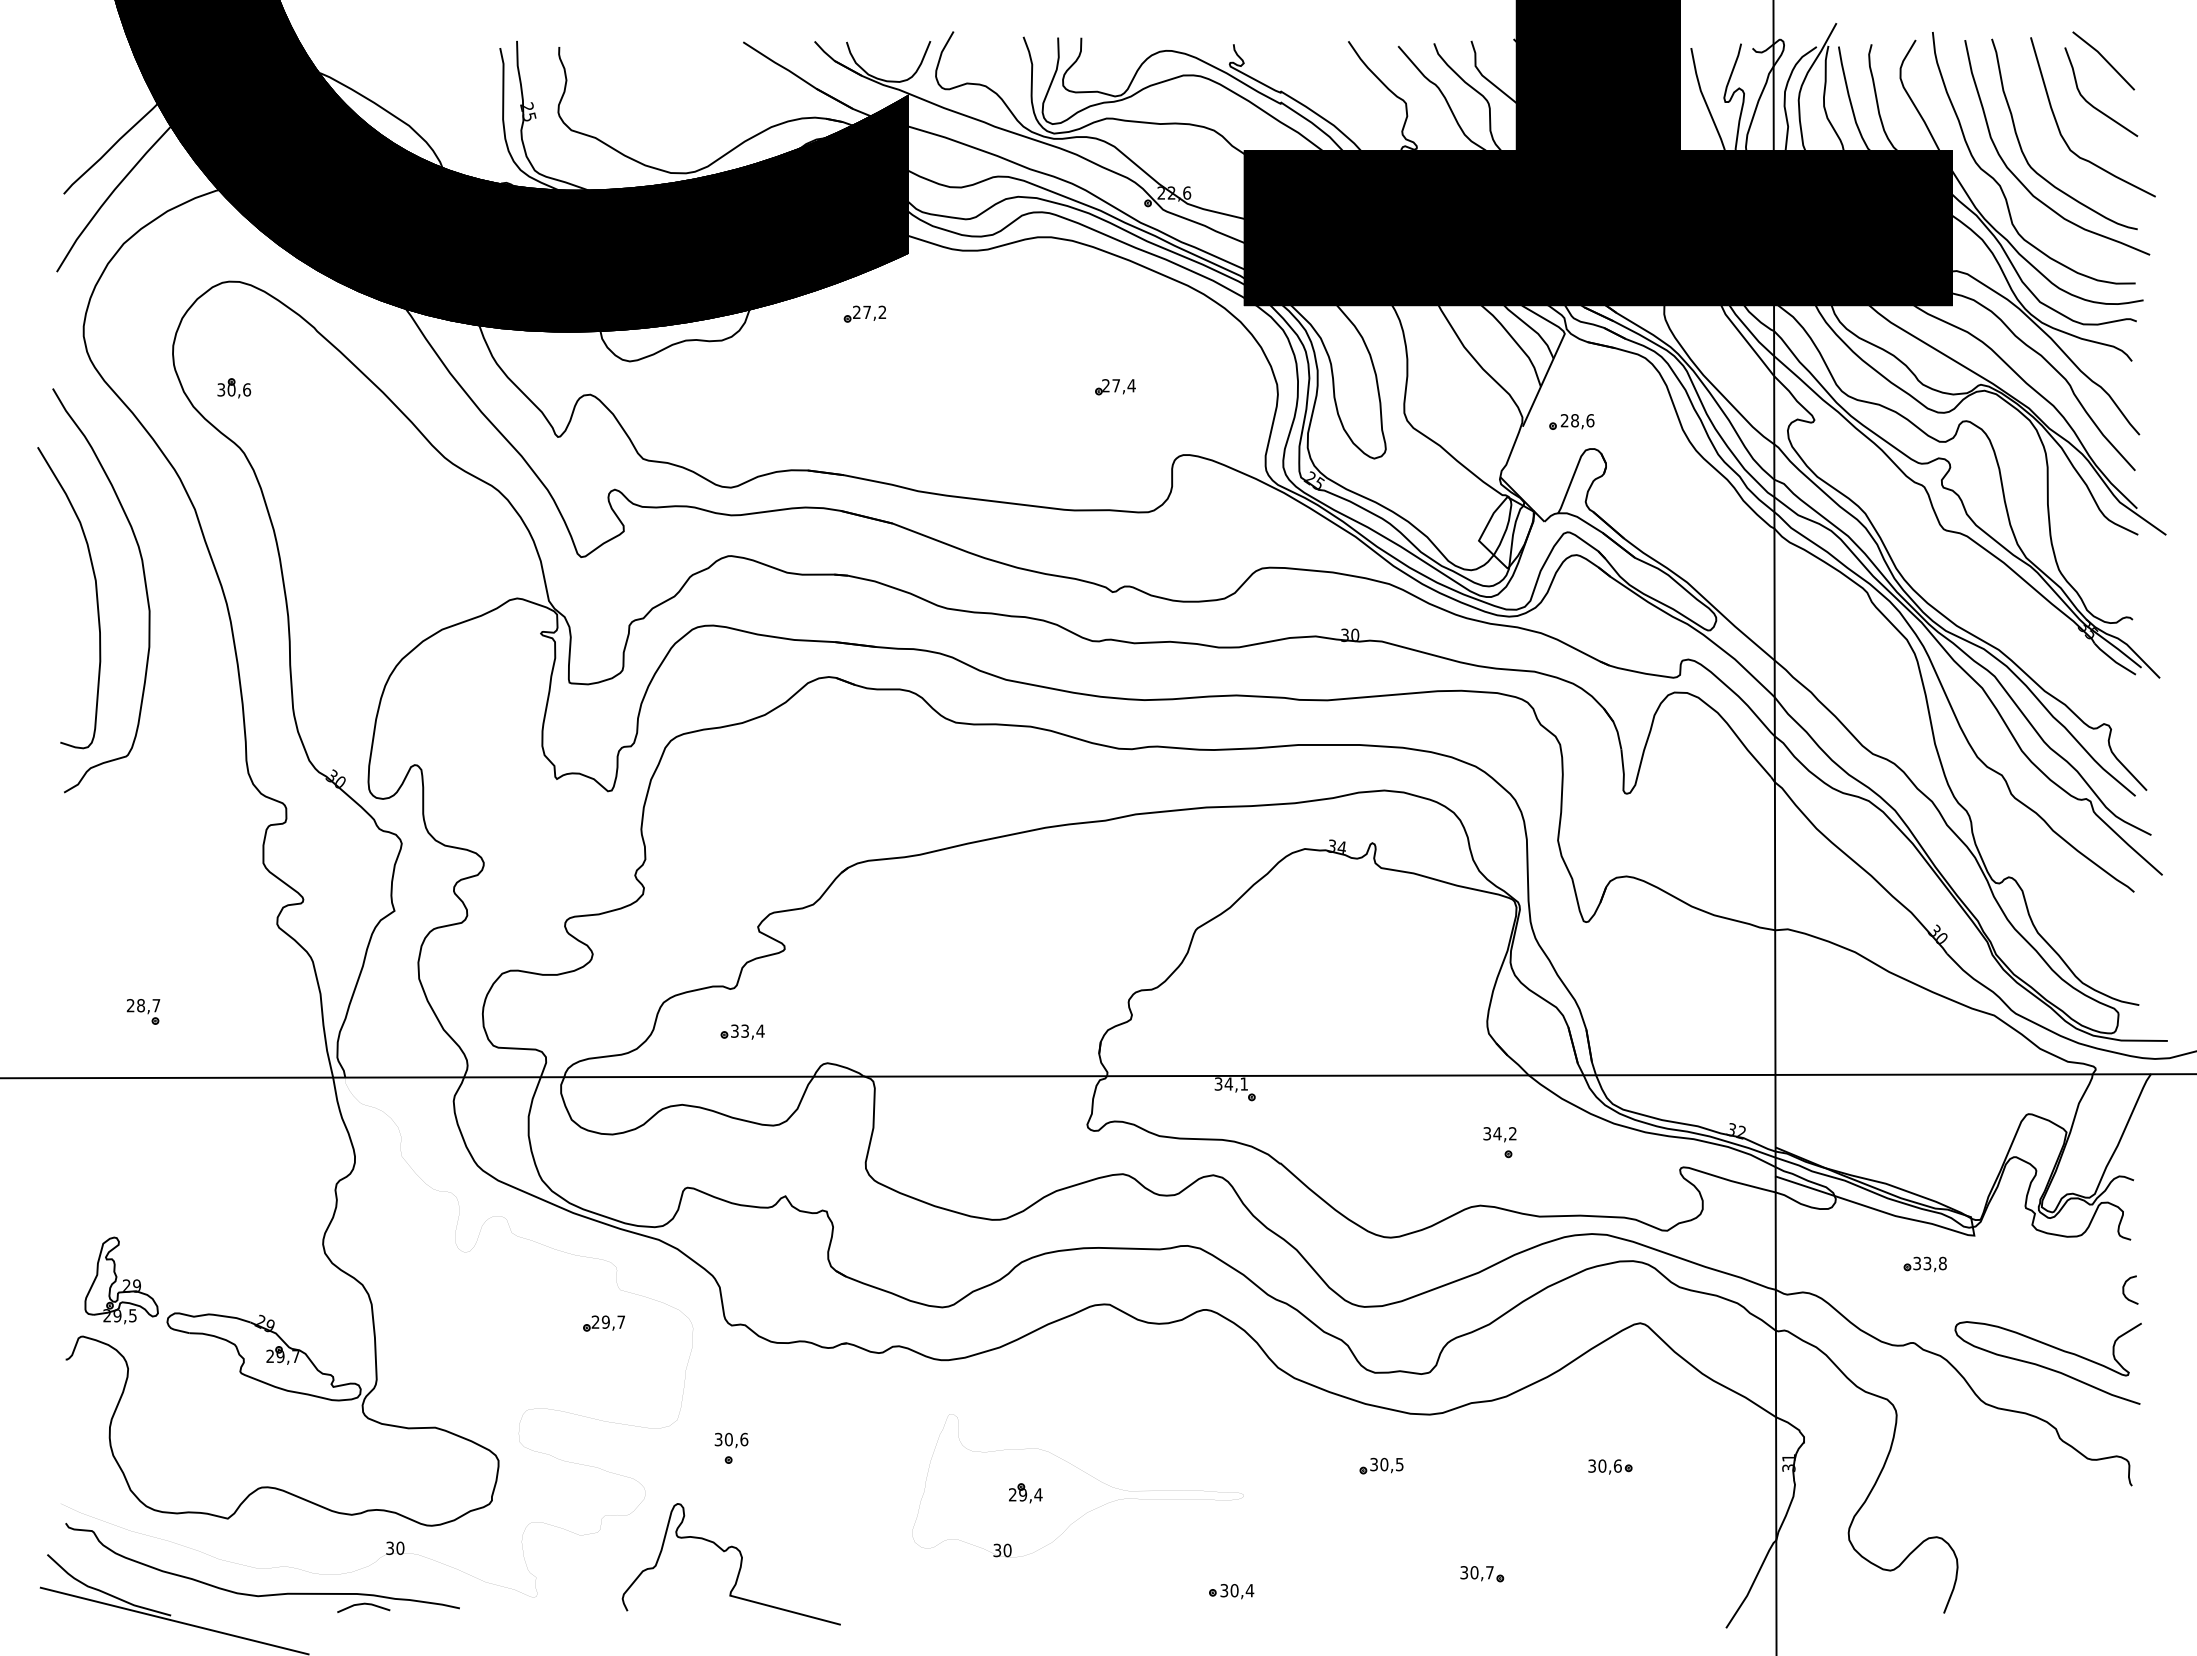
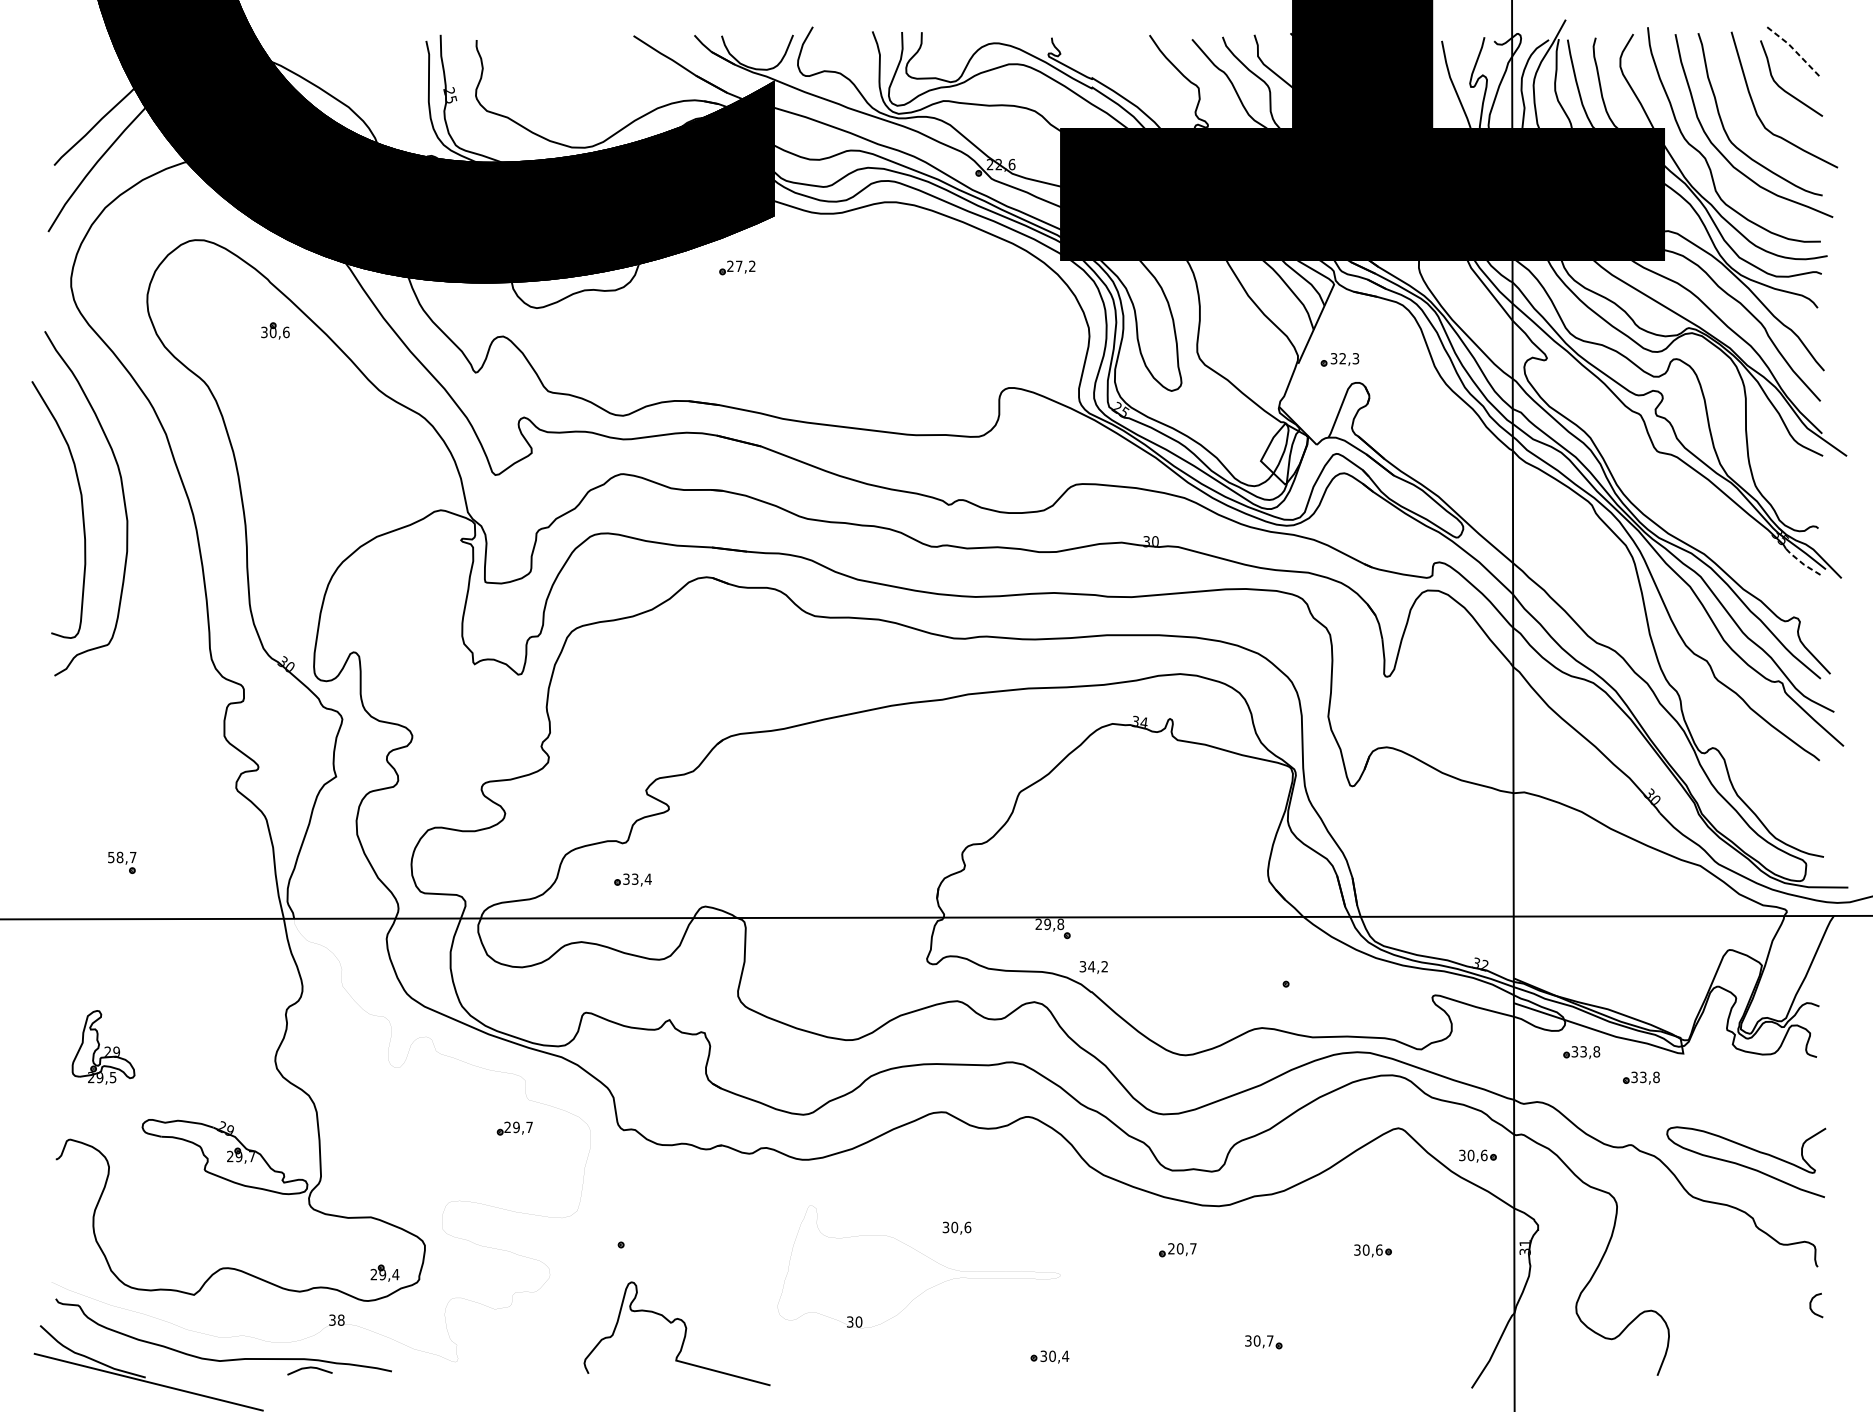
line: (2105, 59) -> (1795, 50), solid -> dashed
part: (1115, 387) -> (950, 330), removed
part: (234, 388) -> (275, 331), moved
text: (1577, 420) -> (1344, 358), 28,6 -> 32,3
line: (2114, 661) -> (1802, 564), solid -> dashed
text: (130, 1005) -> (111, 857), 28,7 -> 58,7
text: (1231, 1083) -> (1049, 923), 34,1 -> 29,8
text: (1499, 1134) -> (1093, 967), moved
part: (1854, 1234) -> (1581, 1052), added
part: (121, 1280) -> (103, 1047), moved
curve: (2124, 1289) -> (1811, 1305), moved
part: (1733, 1355) -> (1477, 1155), added
text: (731, 1440) -> (956, 1228), moved
text: (1386, 1464) -> (1182, 1248), 30,5 -> 20,7
part: (1025, 1493) -> (384, 1273), moved
text: (400, 1548) -> (341, 1320), 30 -> 38
curve: (739, 1566) -> (684, 1335), moved

